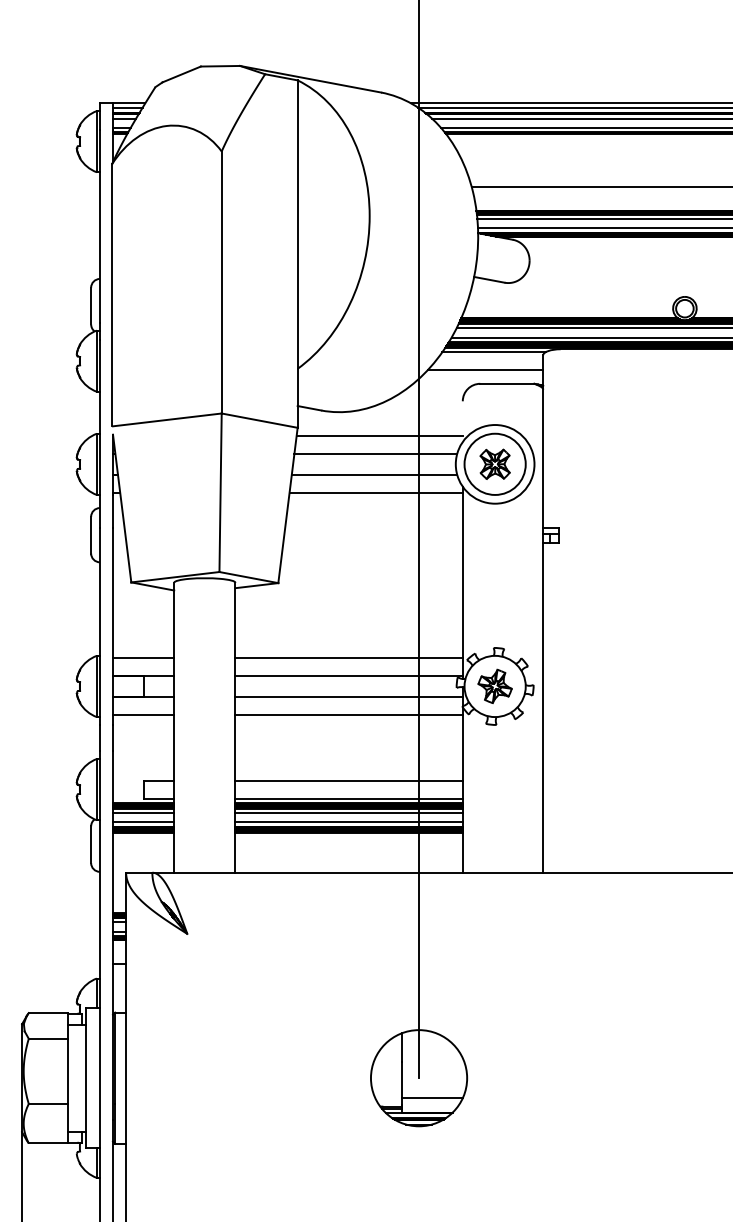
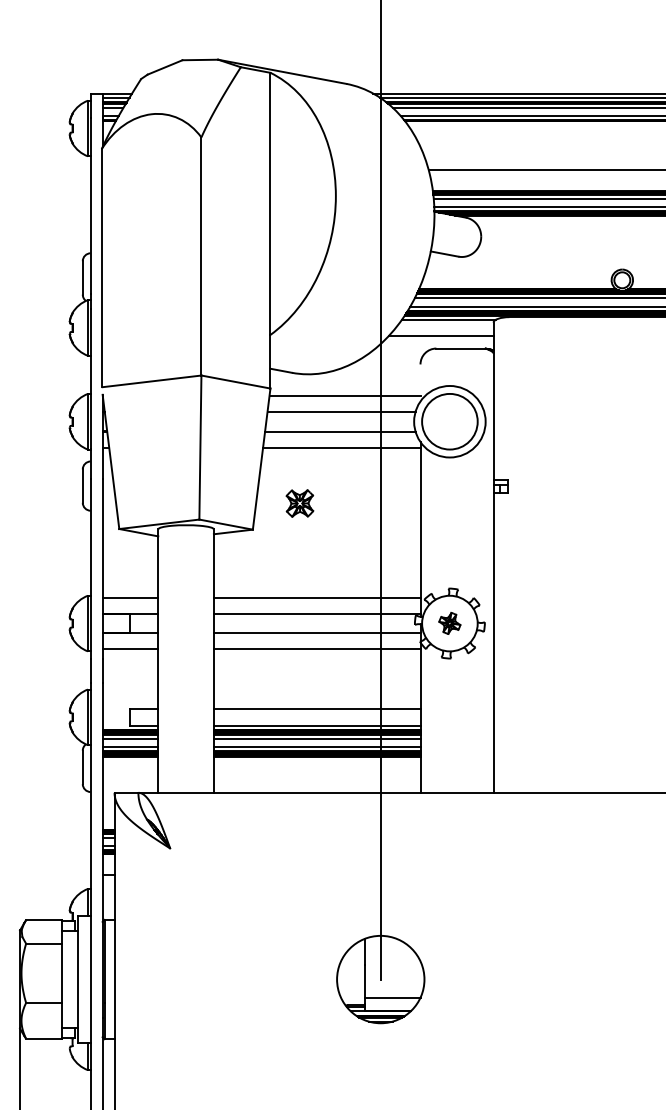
part: (494, 463) -> (299, 502), moved
part: (494, 685) -> (449, 622), size x0.7

